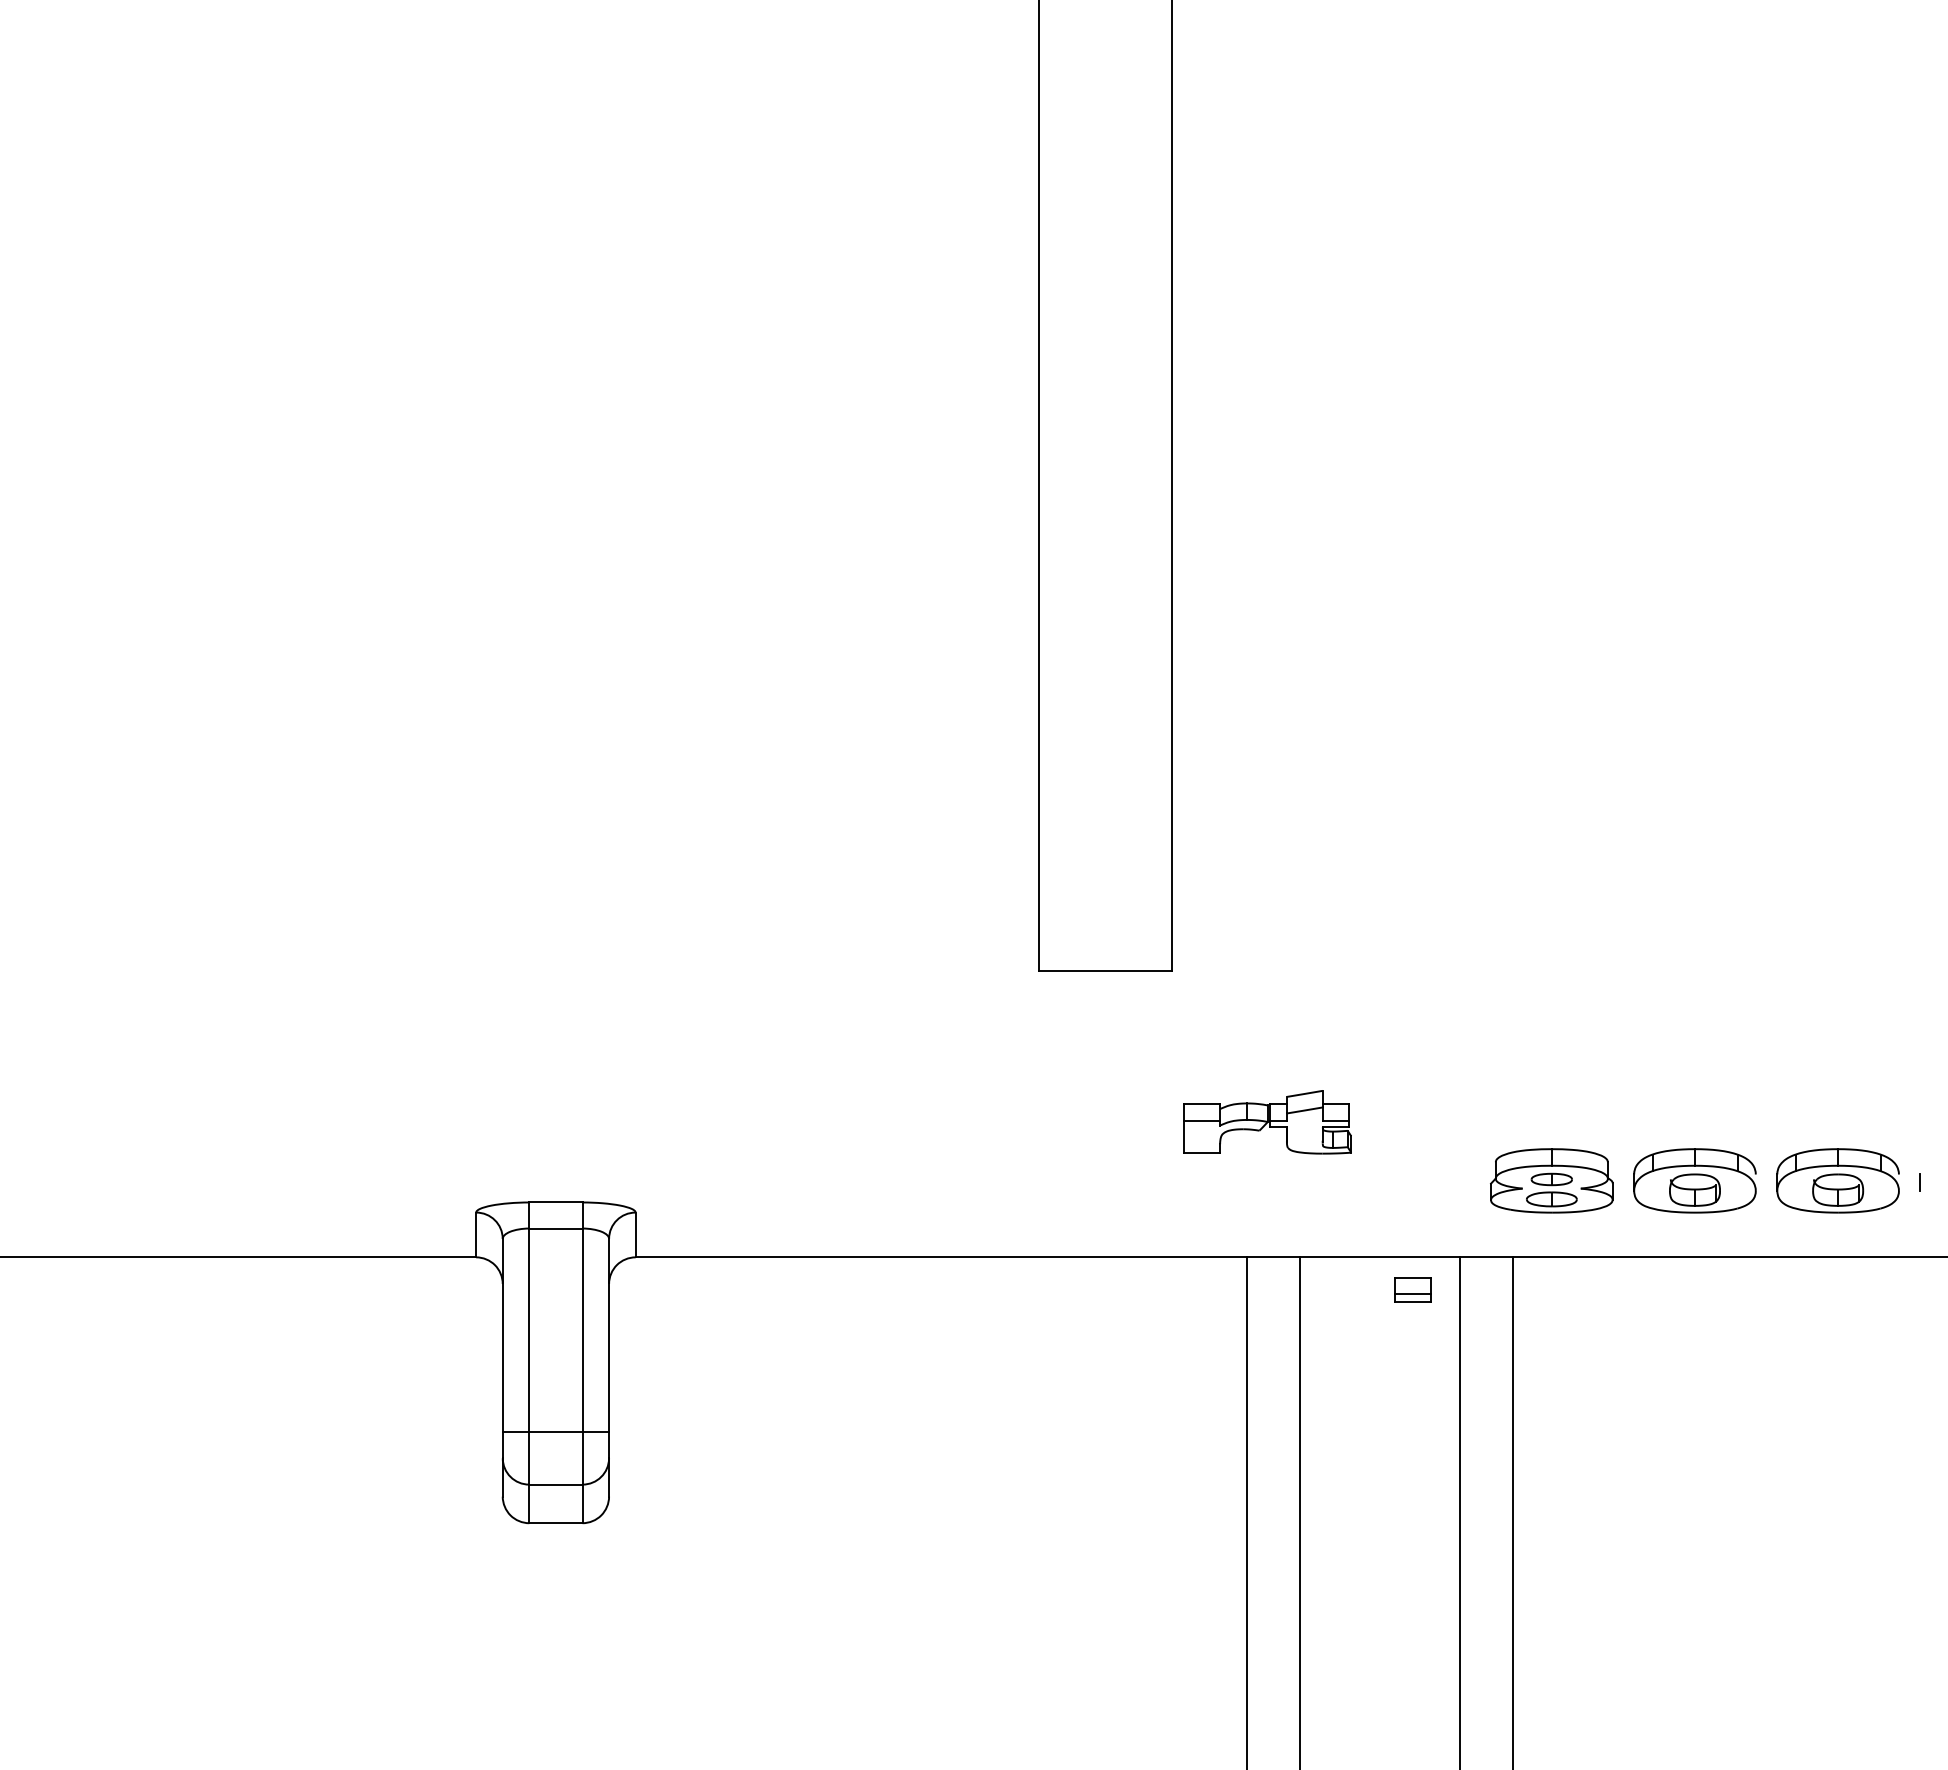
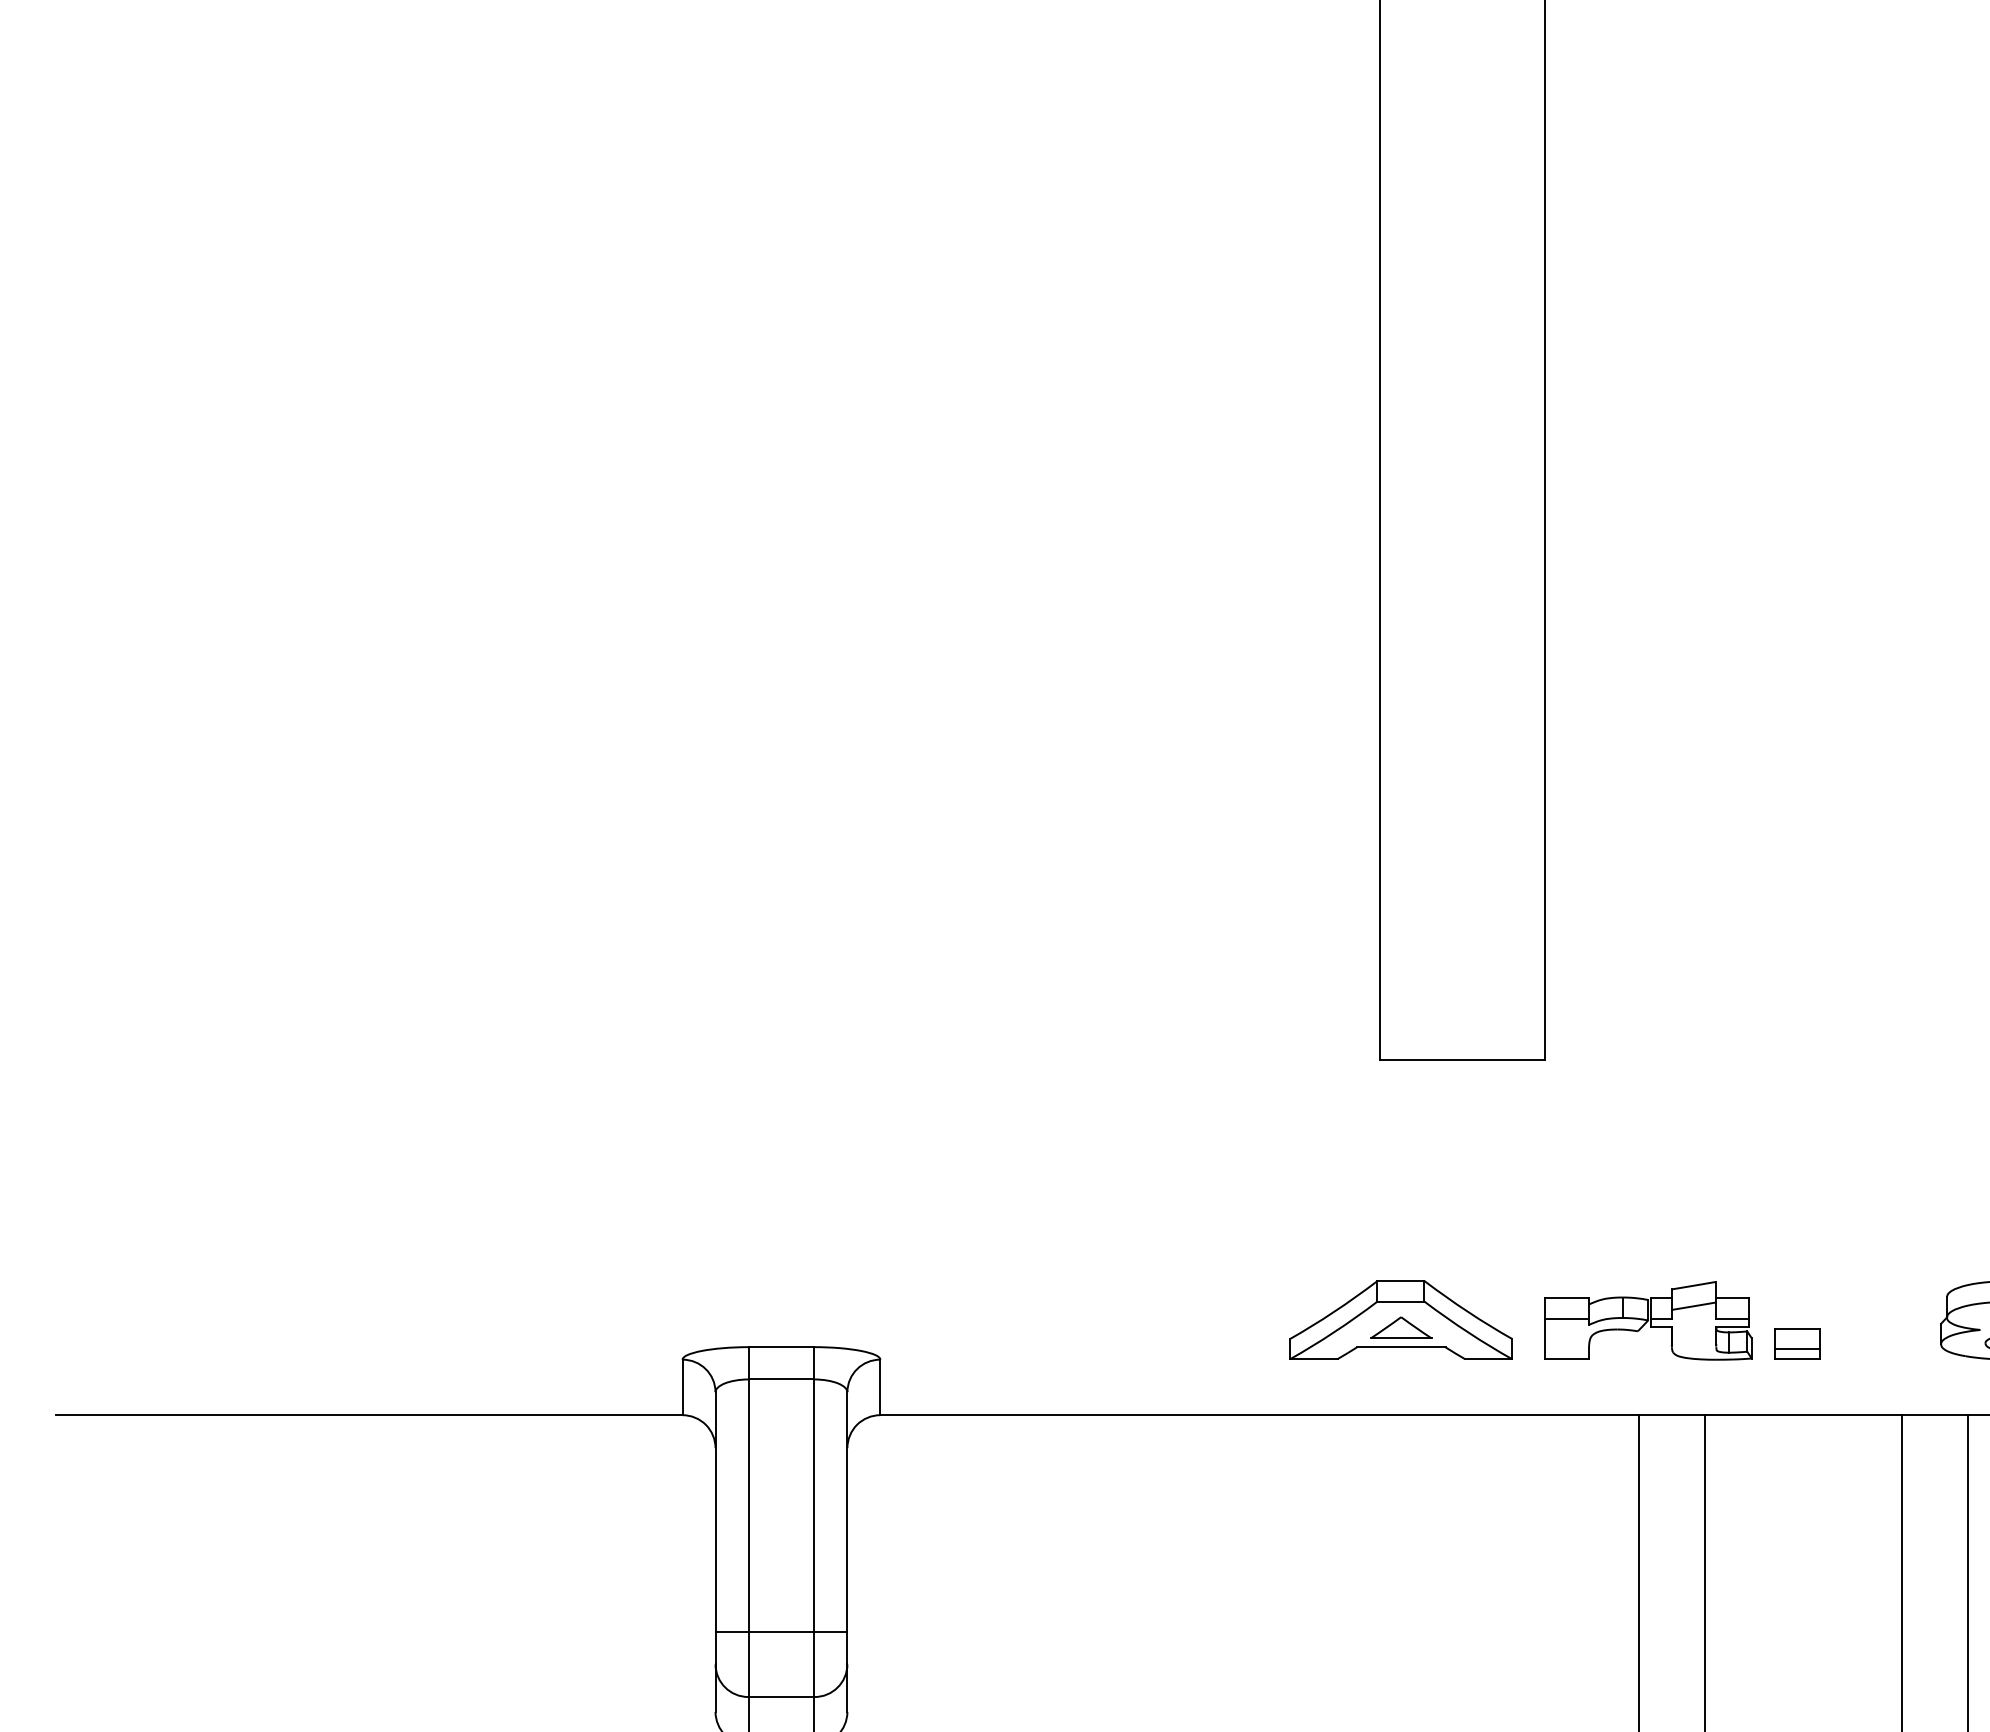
part: (1267, 1122) -> (1647, 1321), moved
part: (1055, 1180) -> (1400, 1319), added
part: (1412, 1289) -> (1796, 1343), moved

